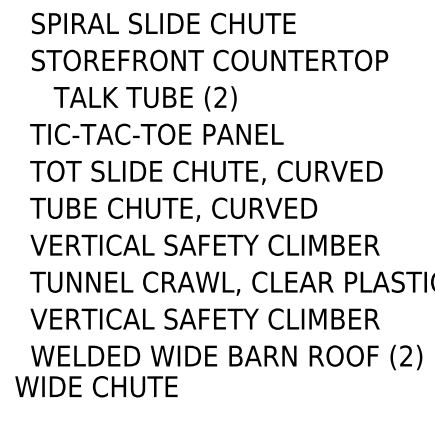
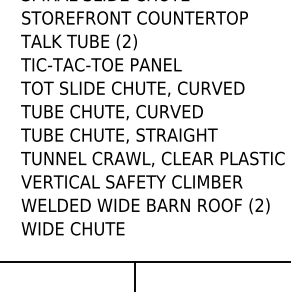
text: (144, 99) -> (78, 42), moved
text: (204, 245) -> (131, 135), VERTICAL SAFETY CLIMBER -> TUBE CHUTE, STRAIGHT
text: (95, 386) -> (72, 228), moved

